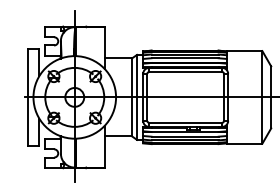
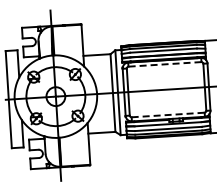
line: (185, 72) -> (164, 64), solid -> dashed
line: (185, 122) -> (167, 114), solid -> dashed

